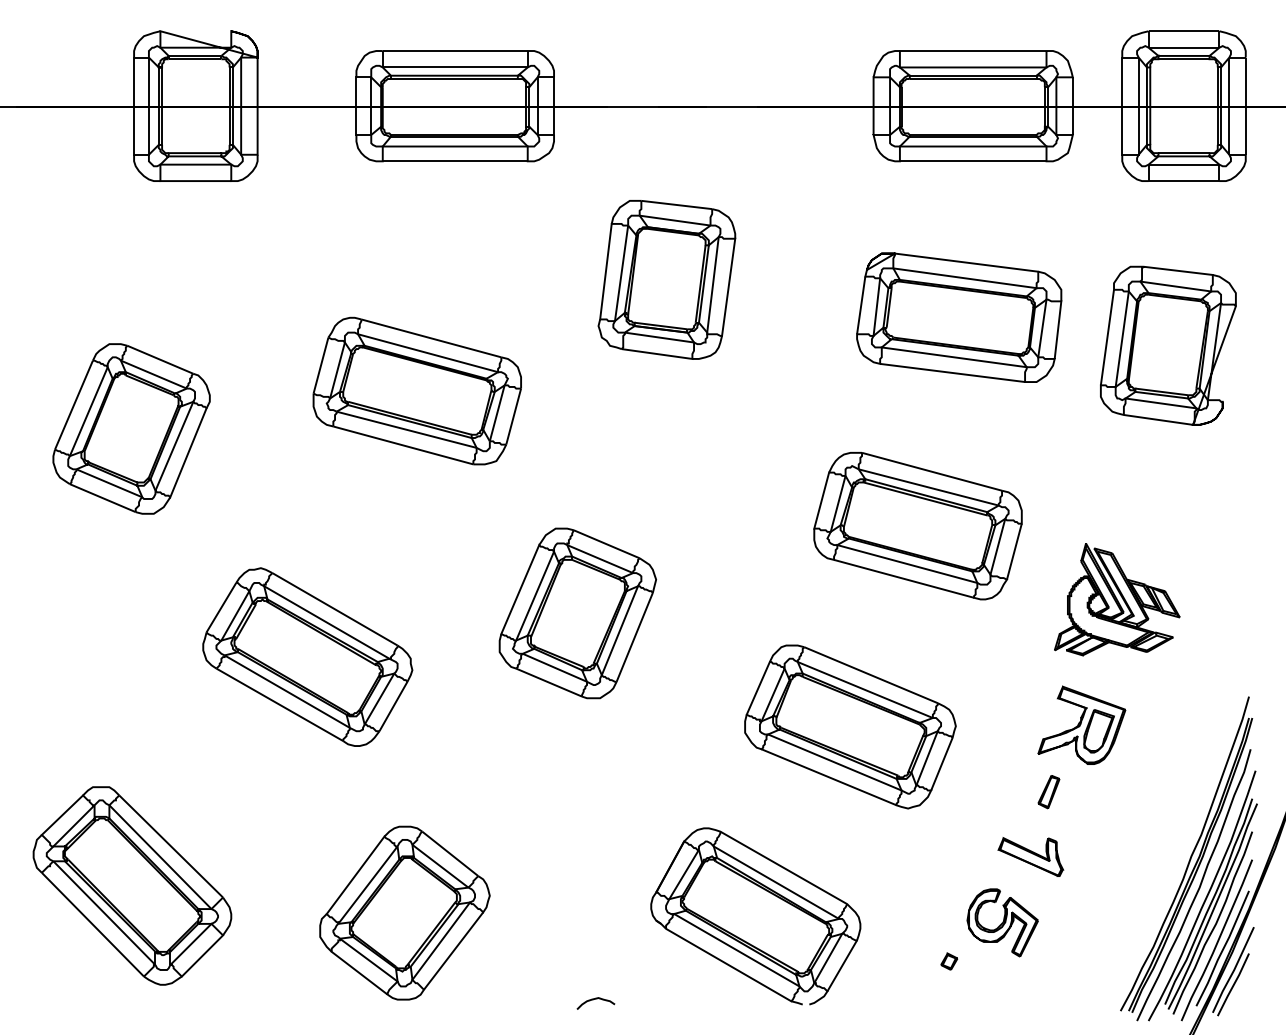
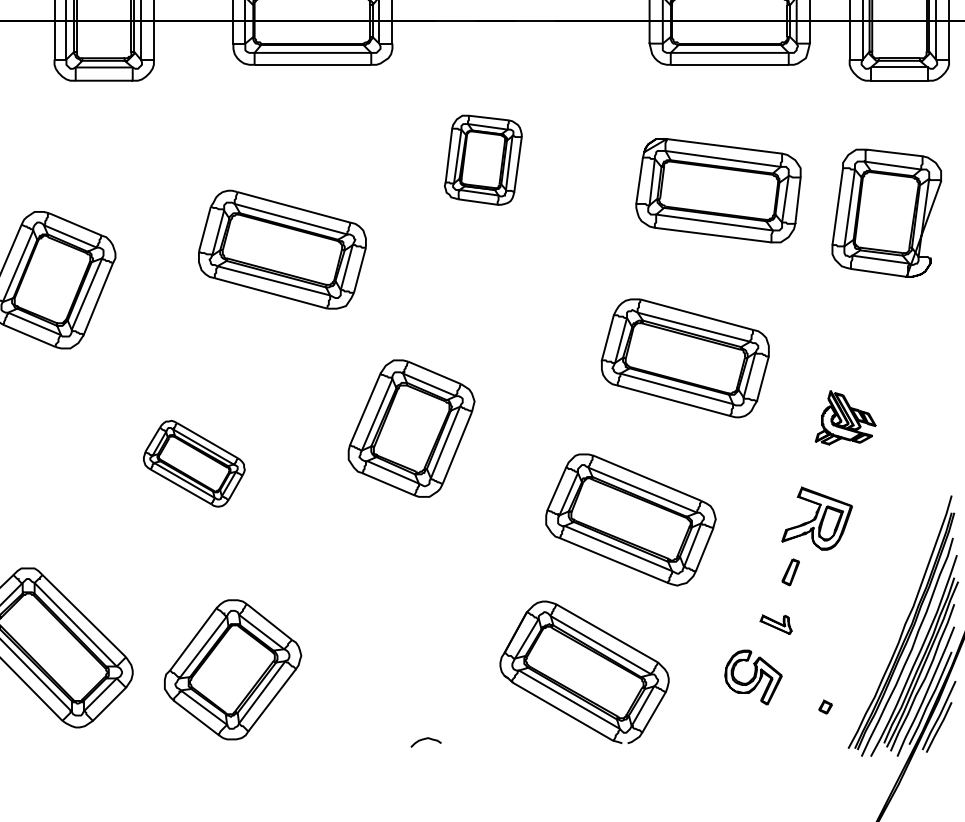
part: (666, 279) -> (482, 159), size x0.7
part: (1117, 599) -> (845, 417), size x0.6
part: (307, 656) -> (194, 463), size x0.6
part: (1030, 856) -> (775, 624), size x0.6
part: (404, 912) -> (232, 669), moved
part: (755, 916) -> (584, 672), moved
part: (949, 961) -> (825, 707), moved

